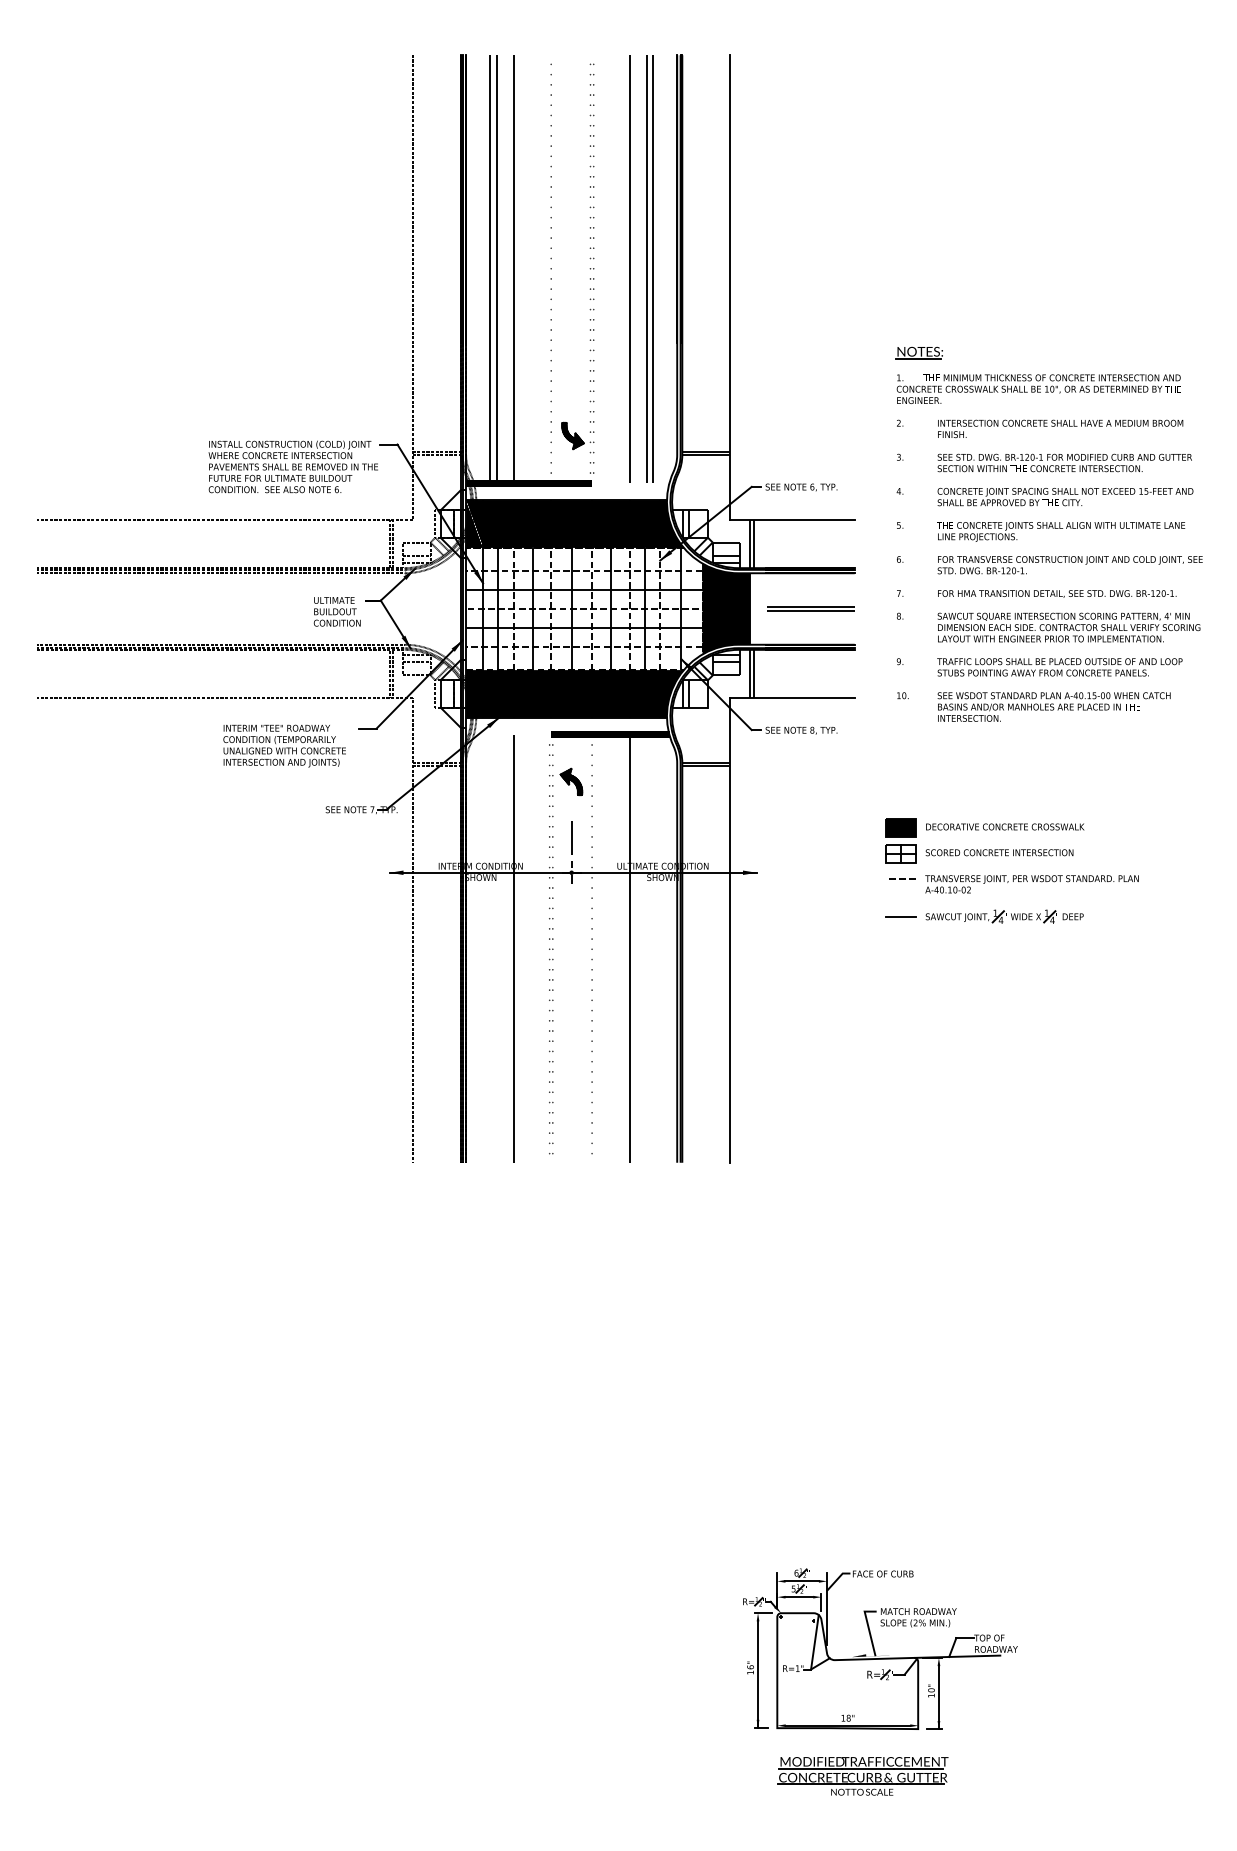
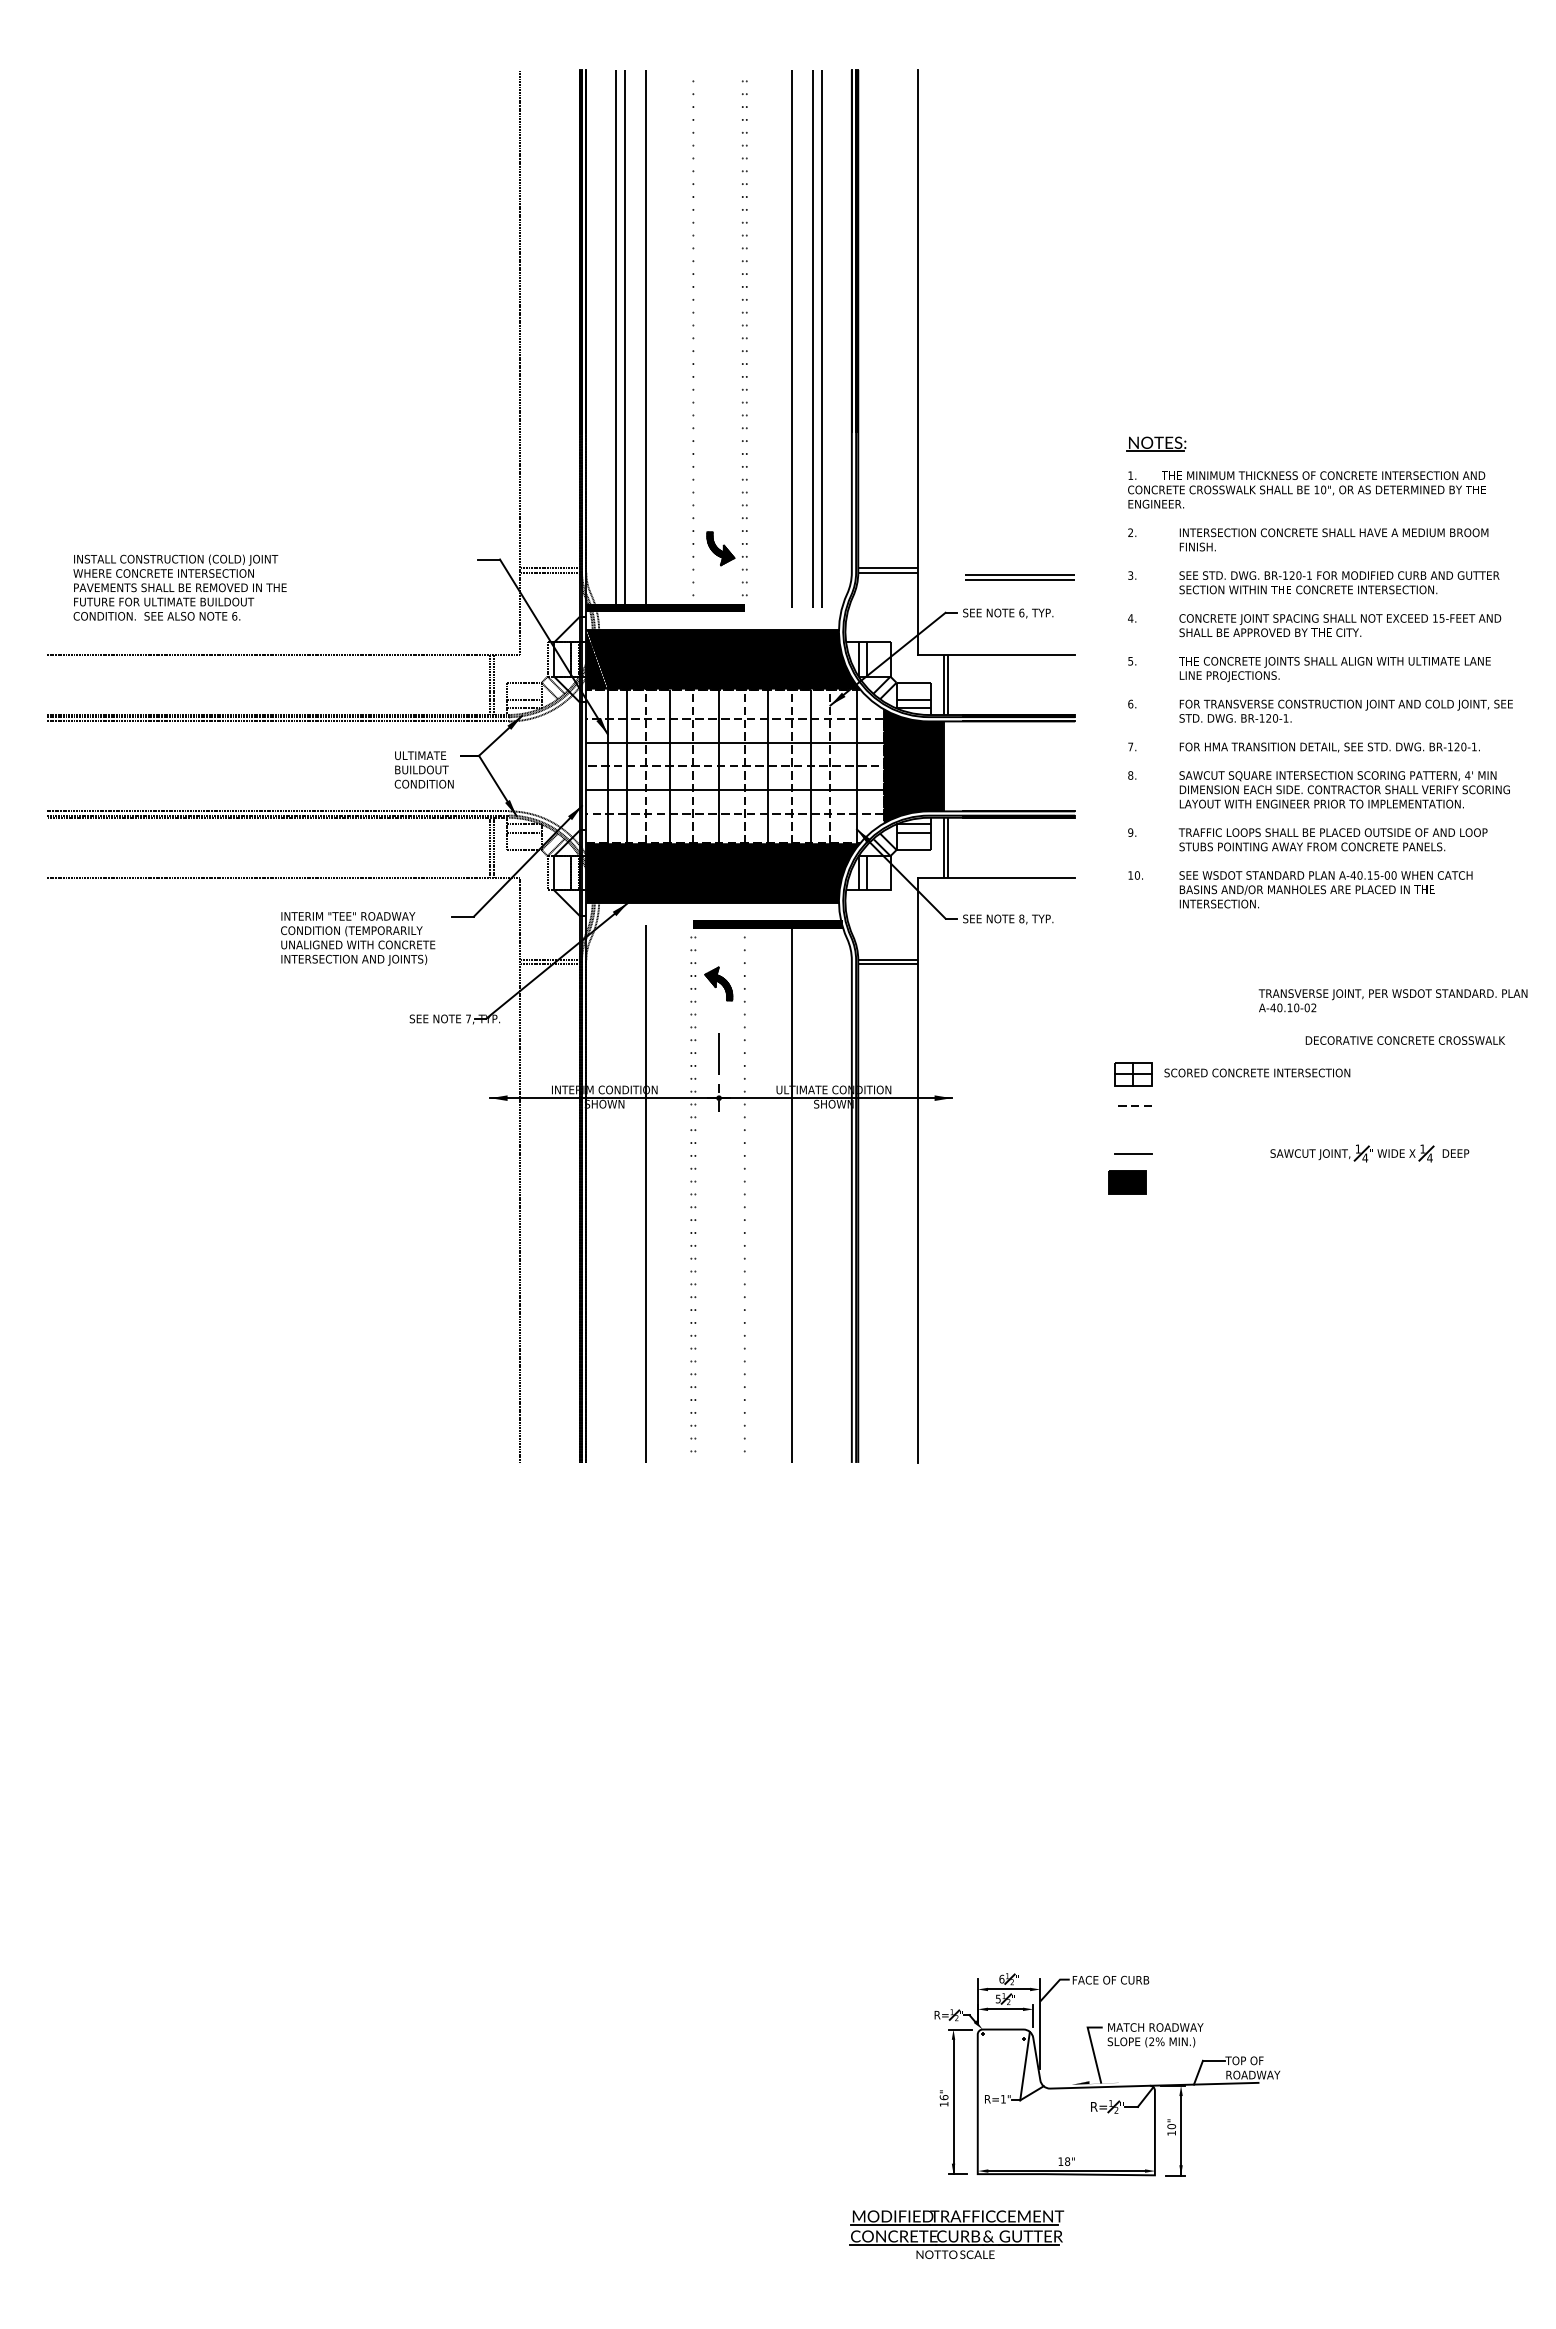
text: (292, 466) -> (179, 587), moved
part: (810, 609) -> (1019, 577), moved
text: (1004, 826) -> (1404, 1040), moved
part: (901, 827) -> (1127, 1182), moved
text: (1031, 884) -> (1392, 1000), moved
part: (1004, 916) -> (1369, 1153), moved
part: (862, 1776) -> (956, 2234), moved

